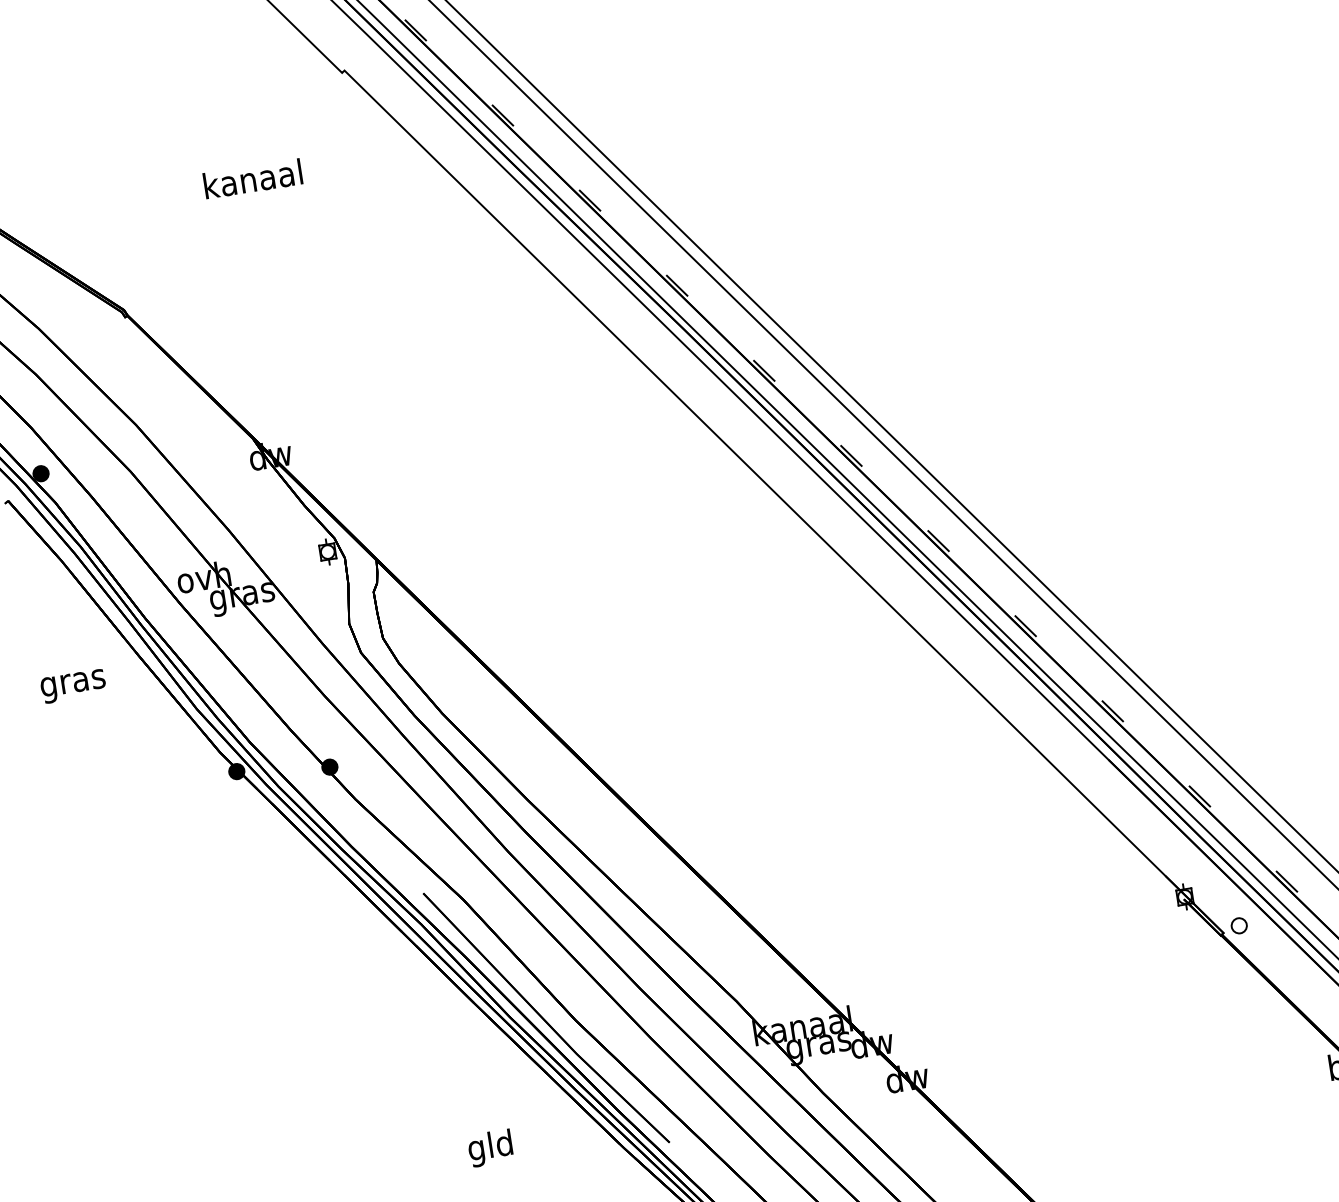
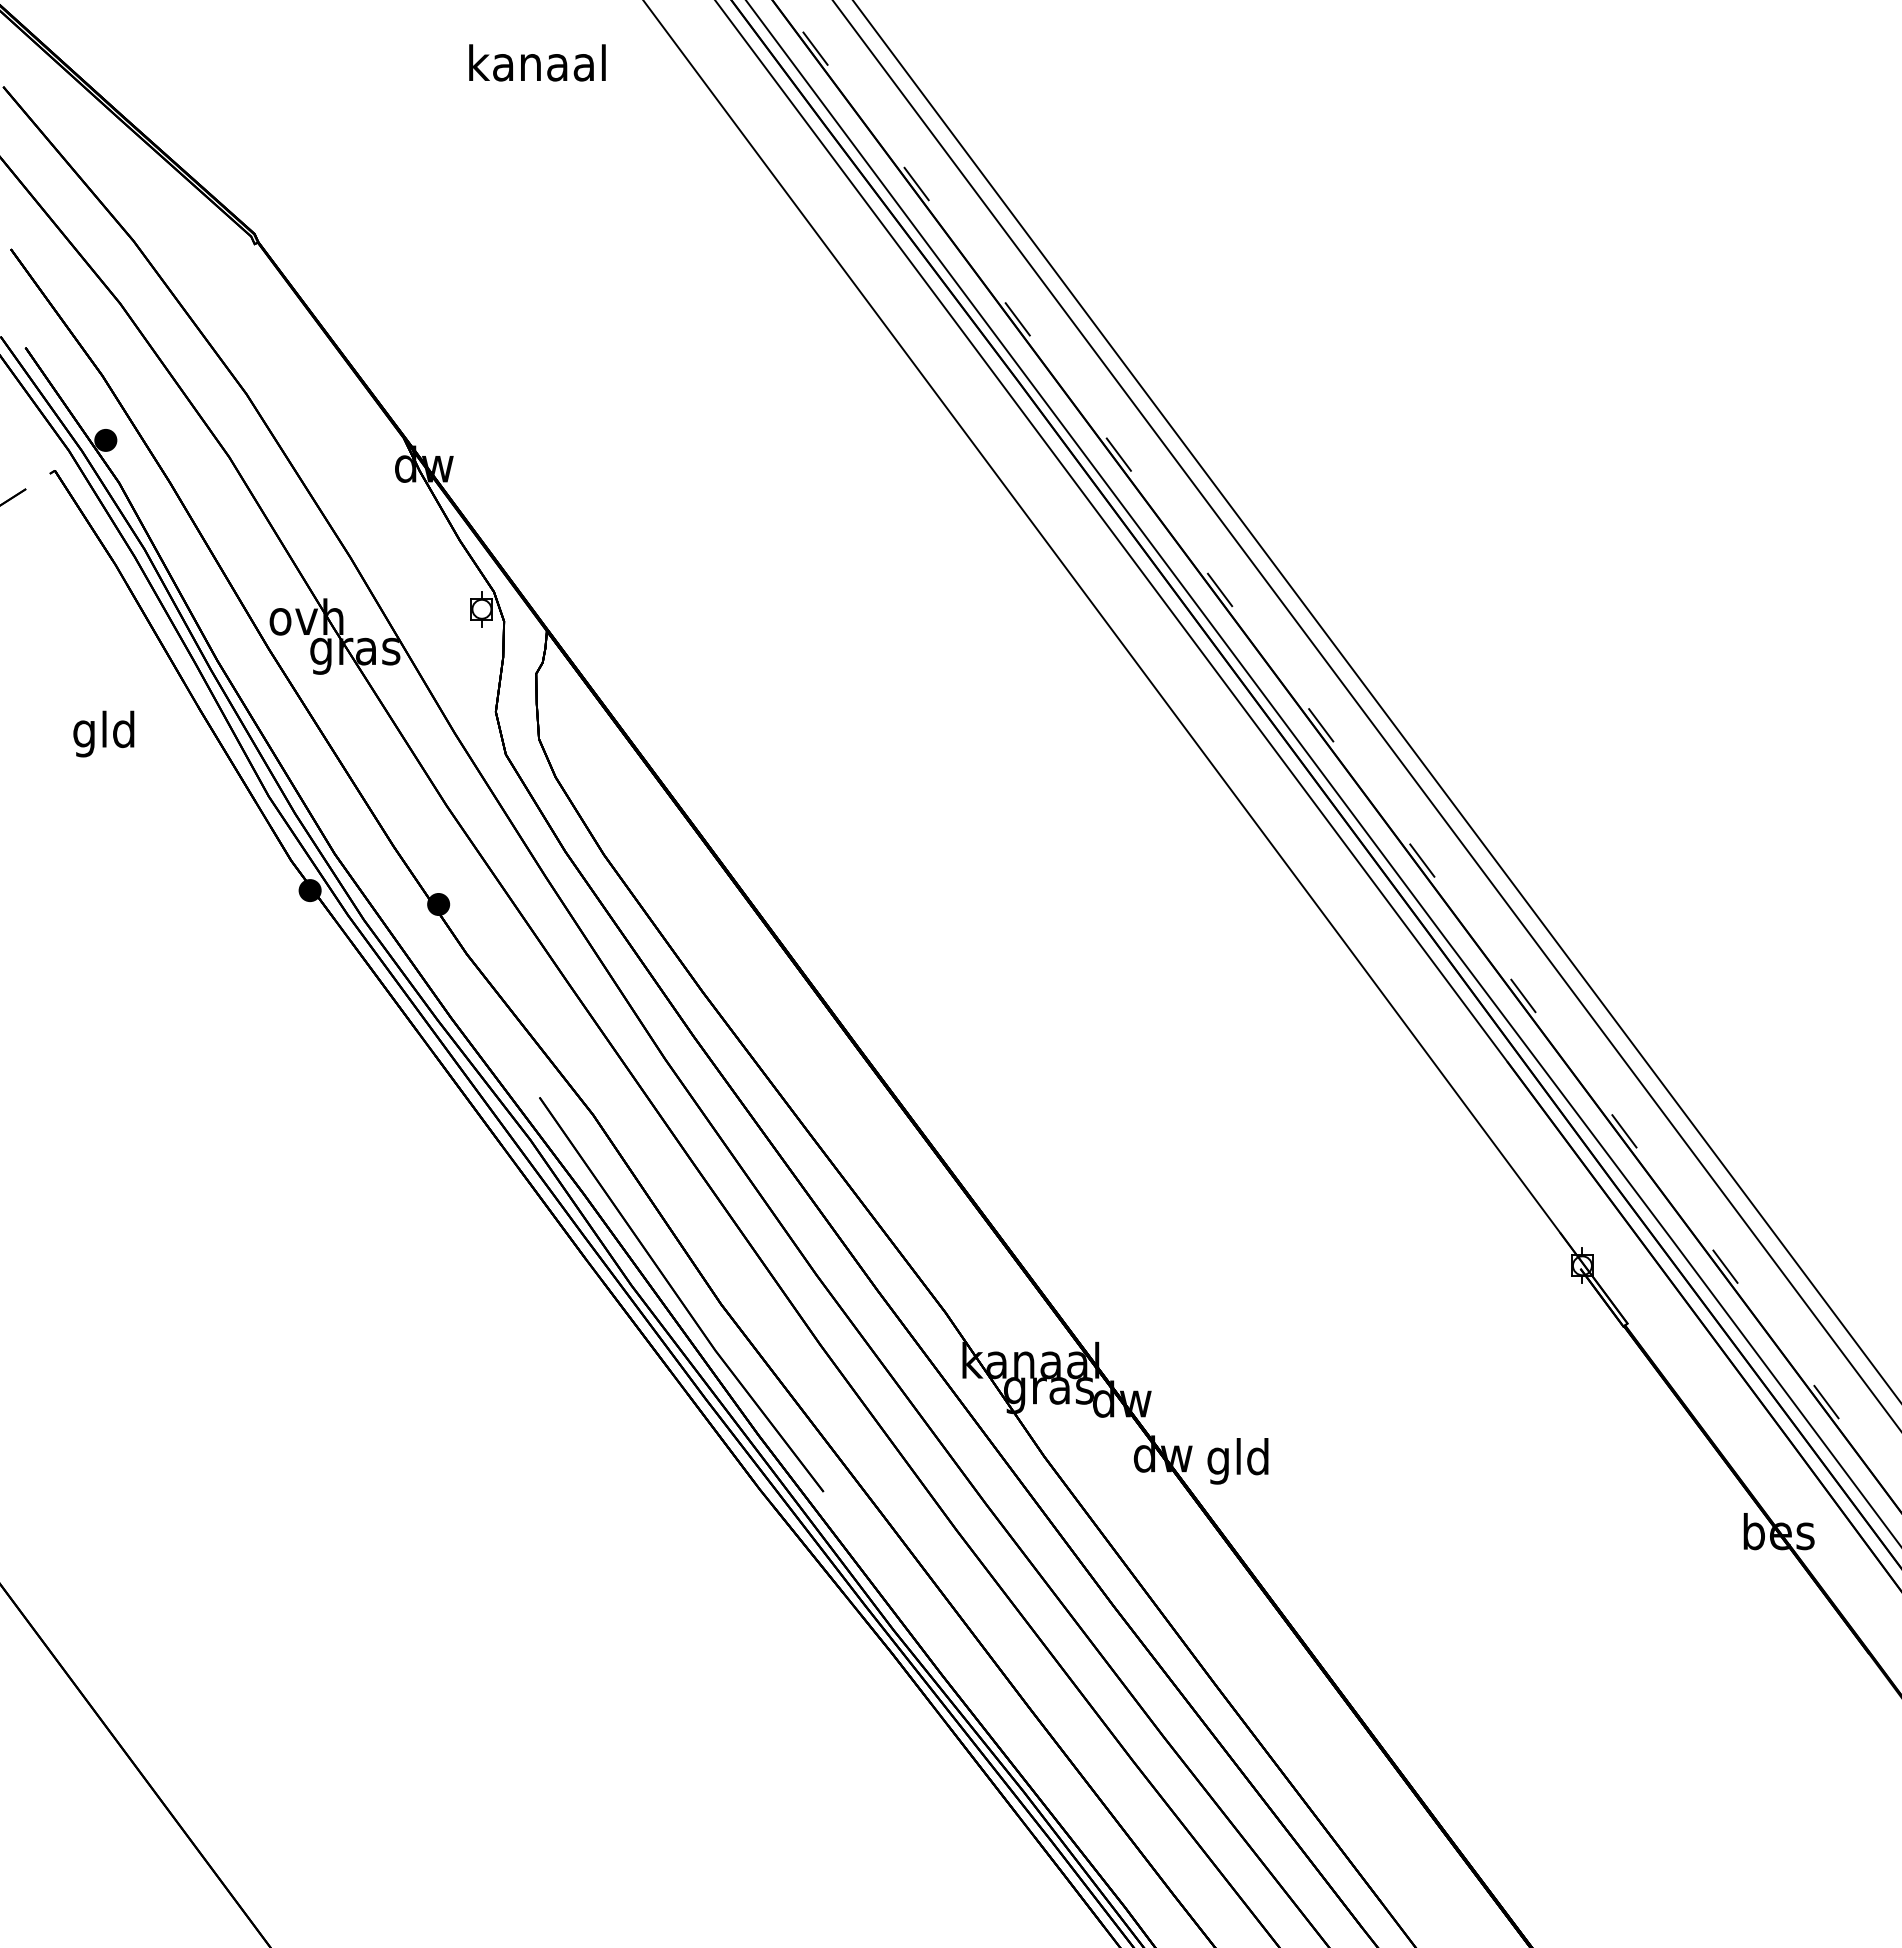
text: (252, 178) -> (537, 62), moved
text: (72, 682) -> (104, 733), gras -> gld
part: (1239, 925) -> (1650, 1316), removed
text: (490, 1148) -> (1237, 1461), moved

